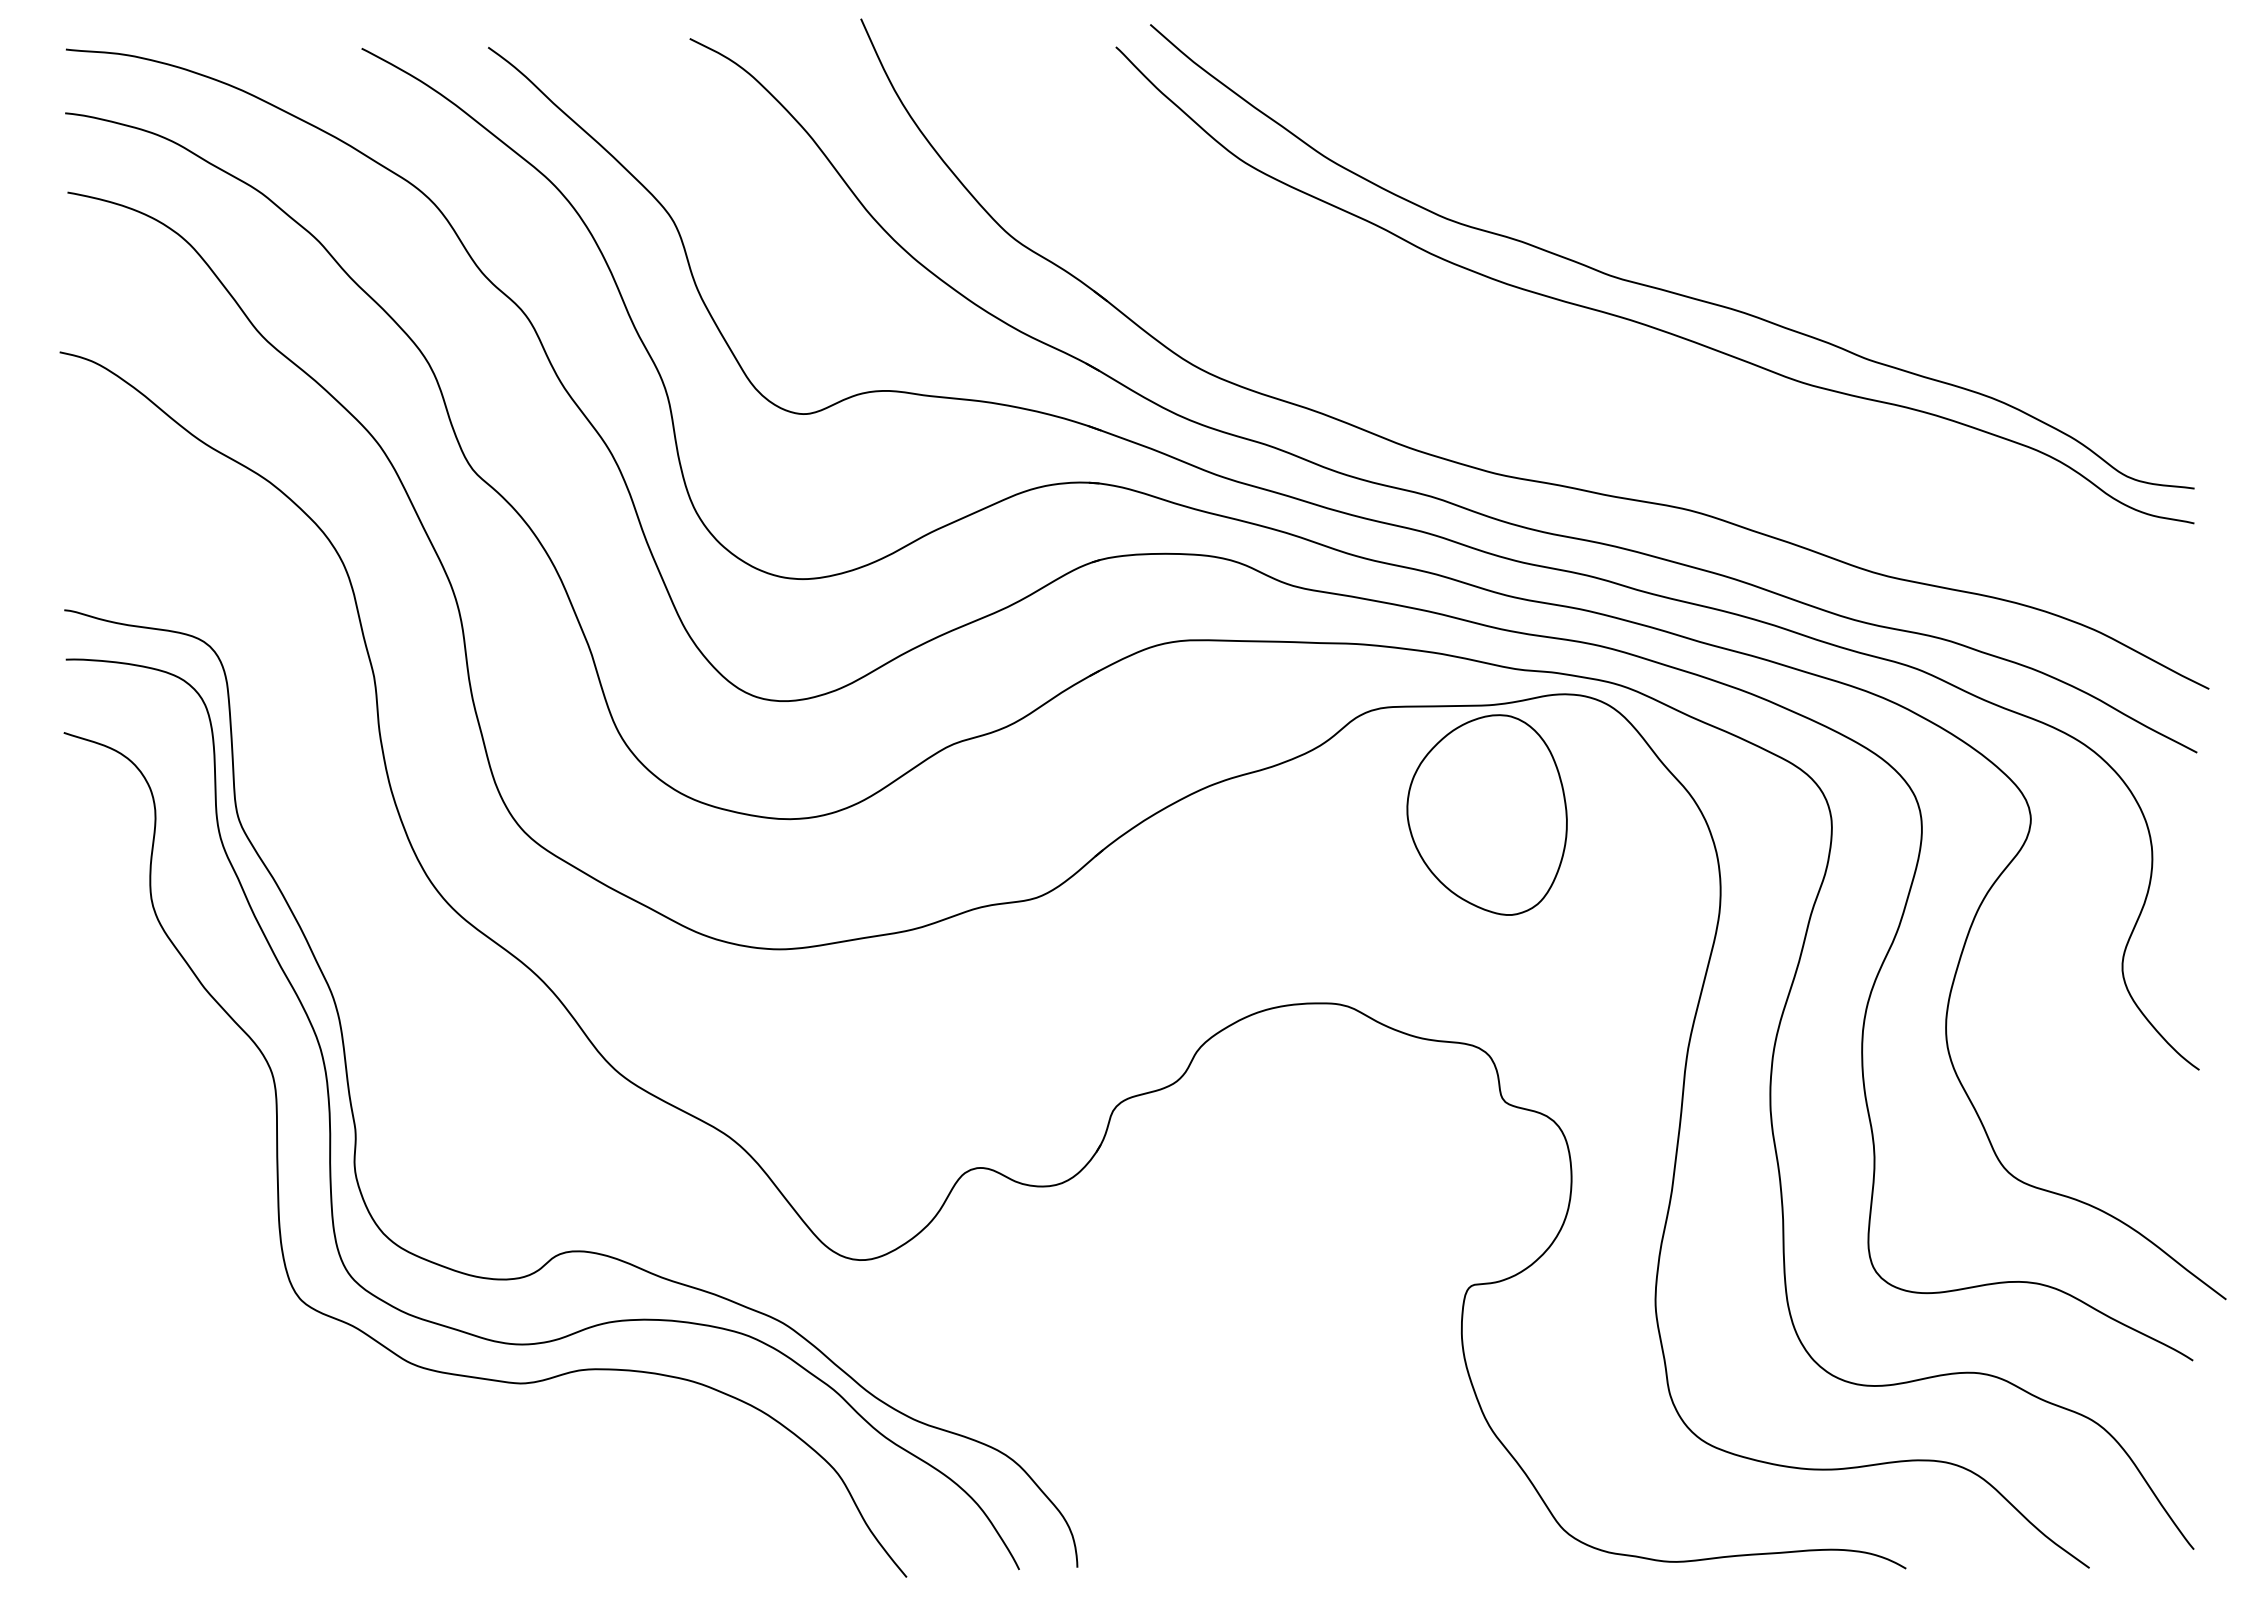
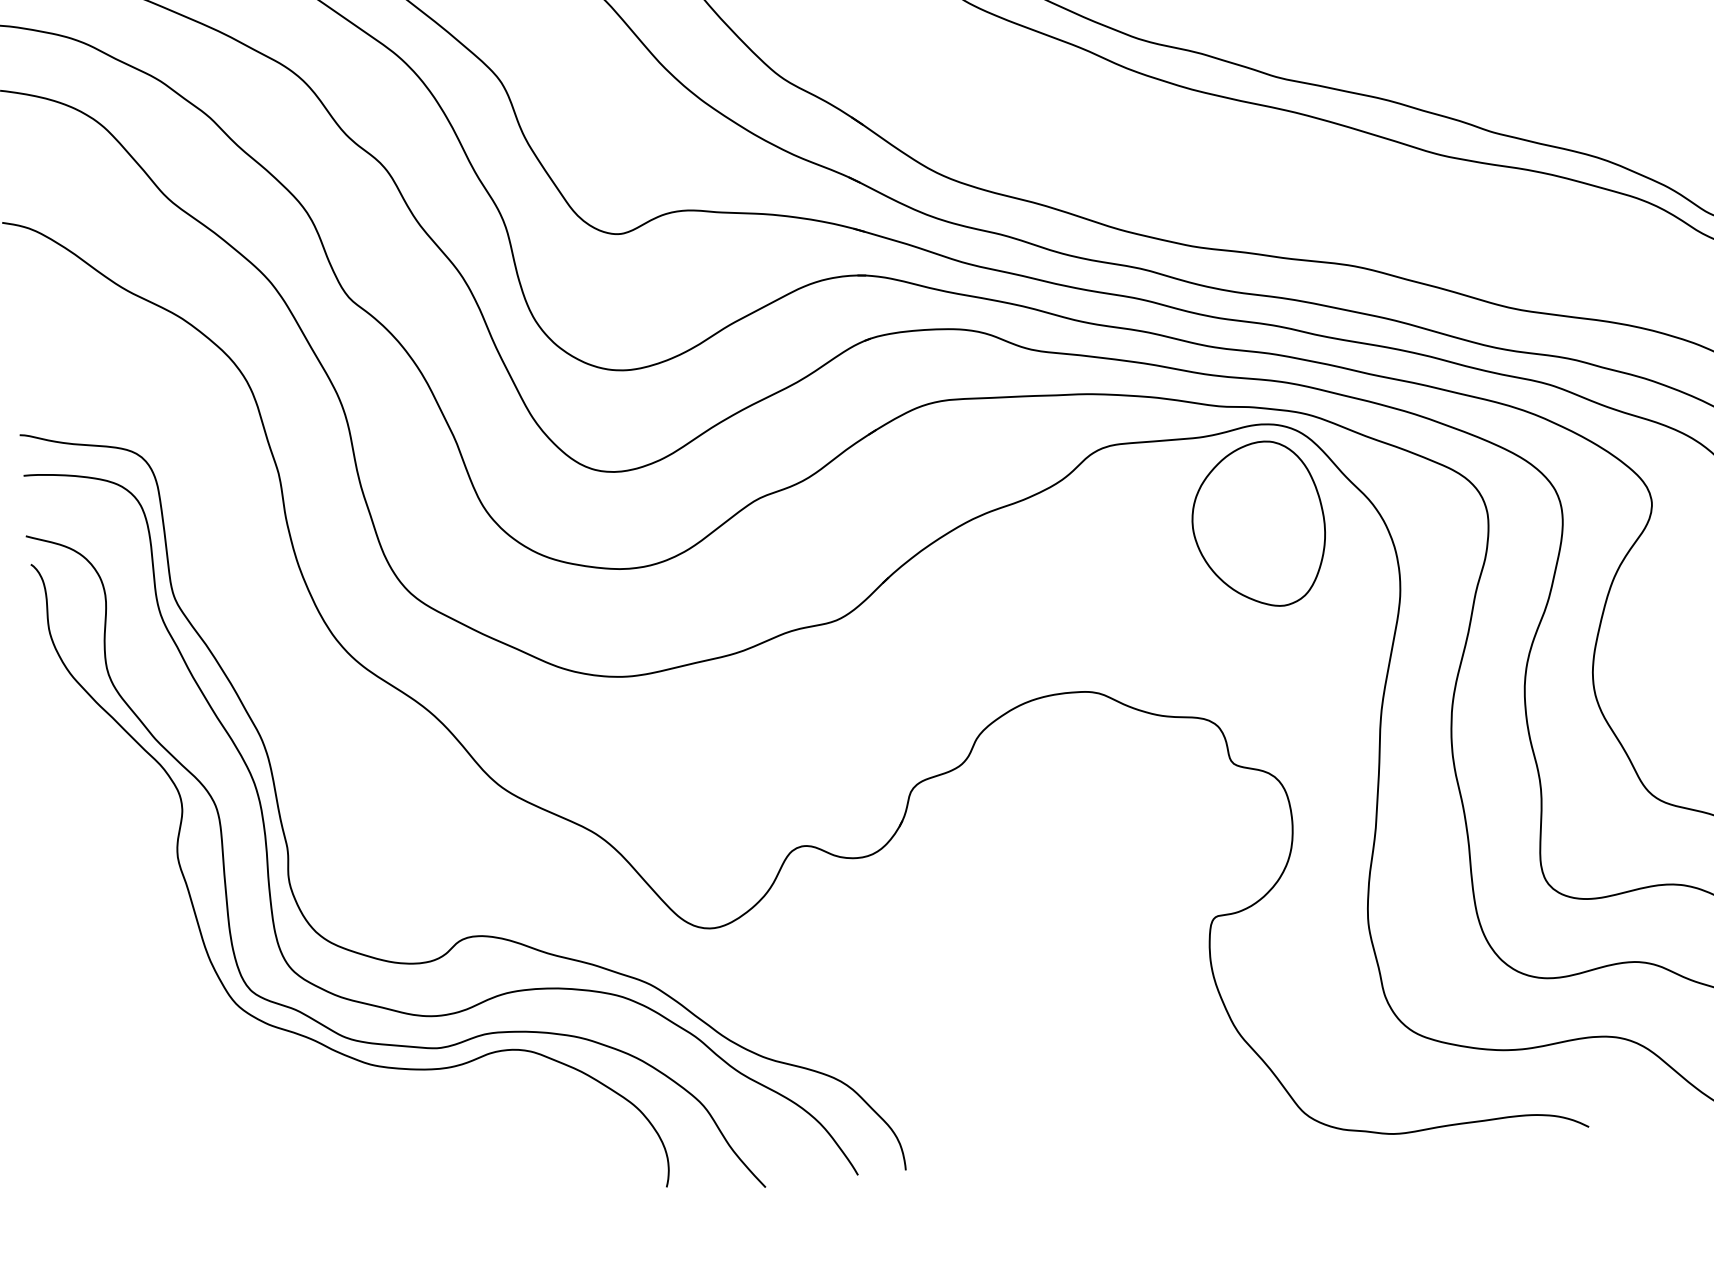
part: (1486, 814) -> (1258, 524), moved
curve: (242, 1212) -> (198, 922), added

